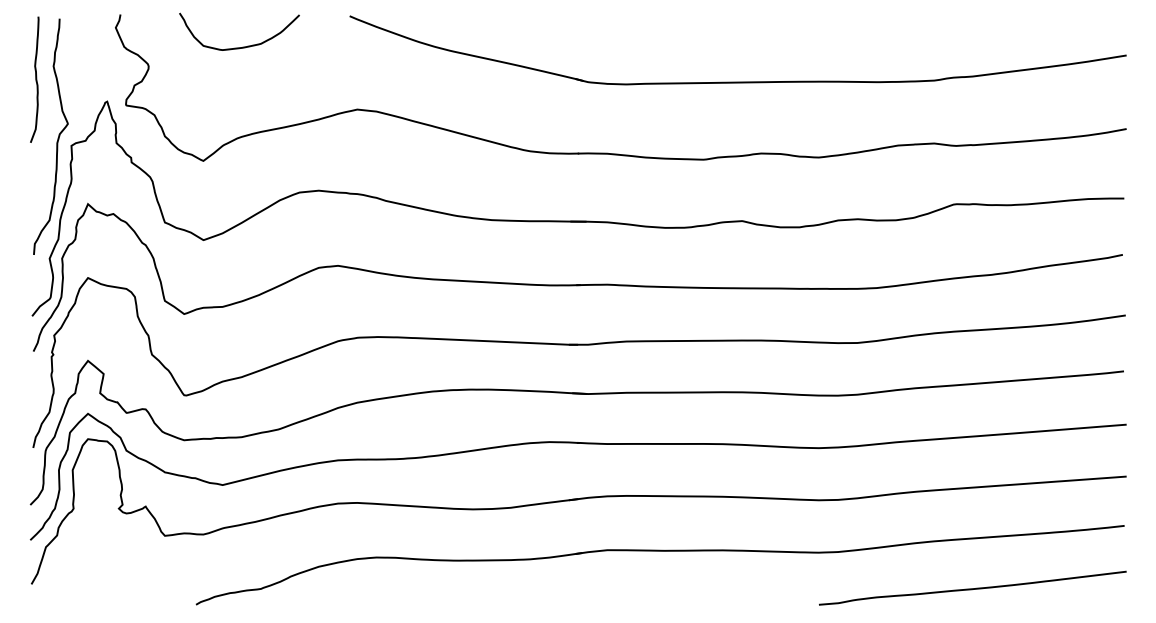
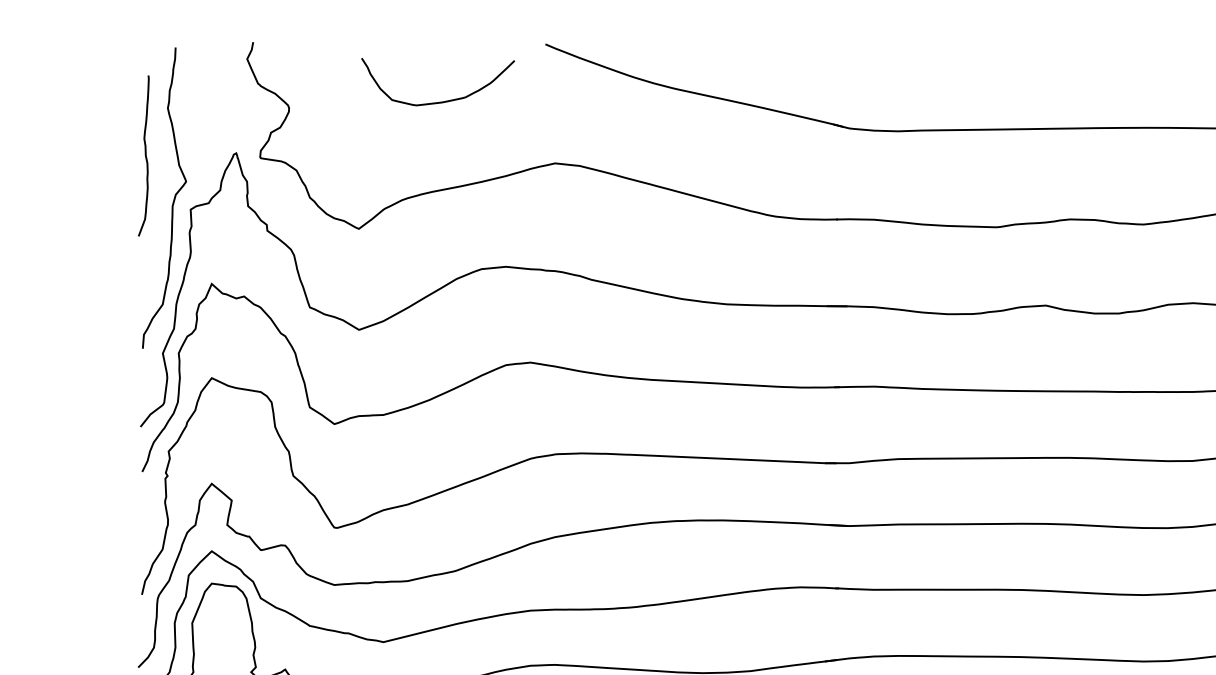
curve: (242, 46) -> (441, 100), moved
curve: (35, 79) -> (144, 155), moved

